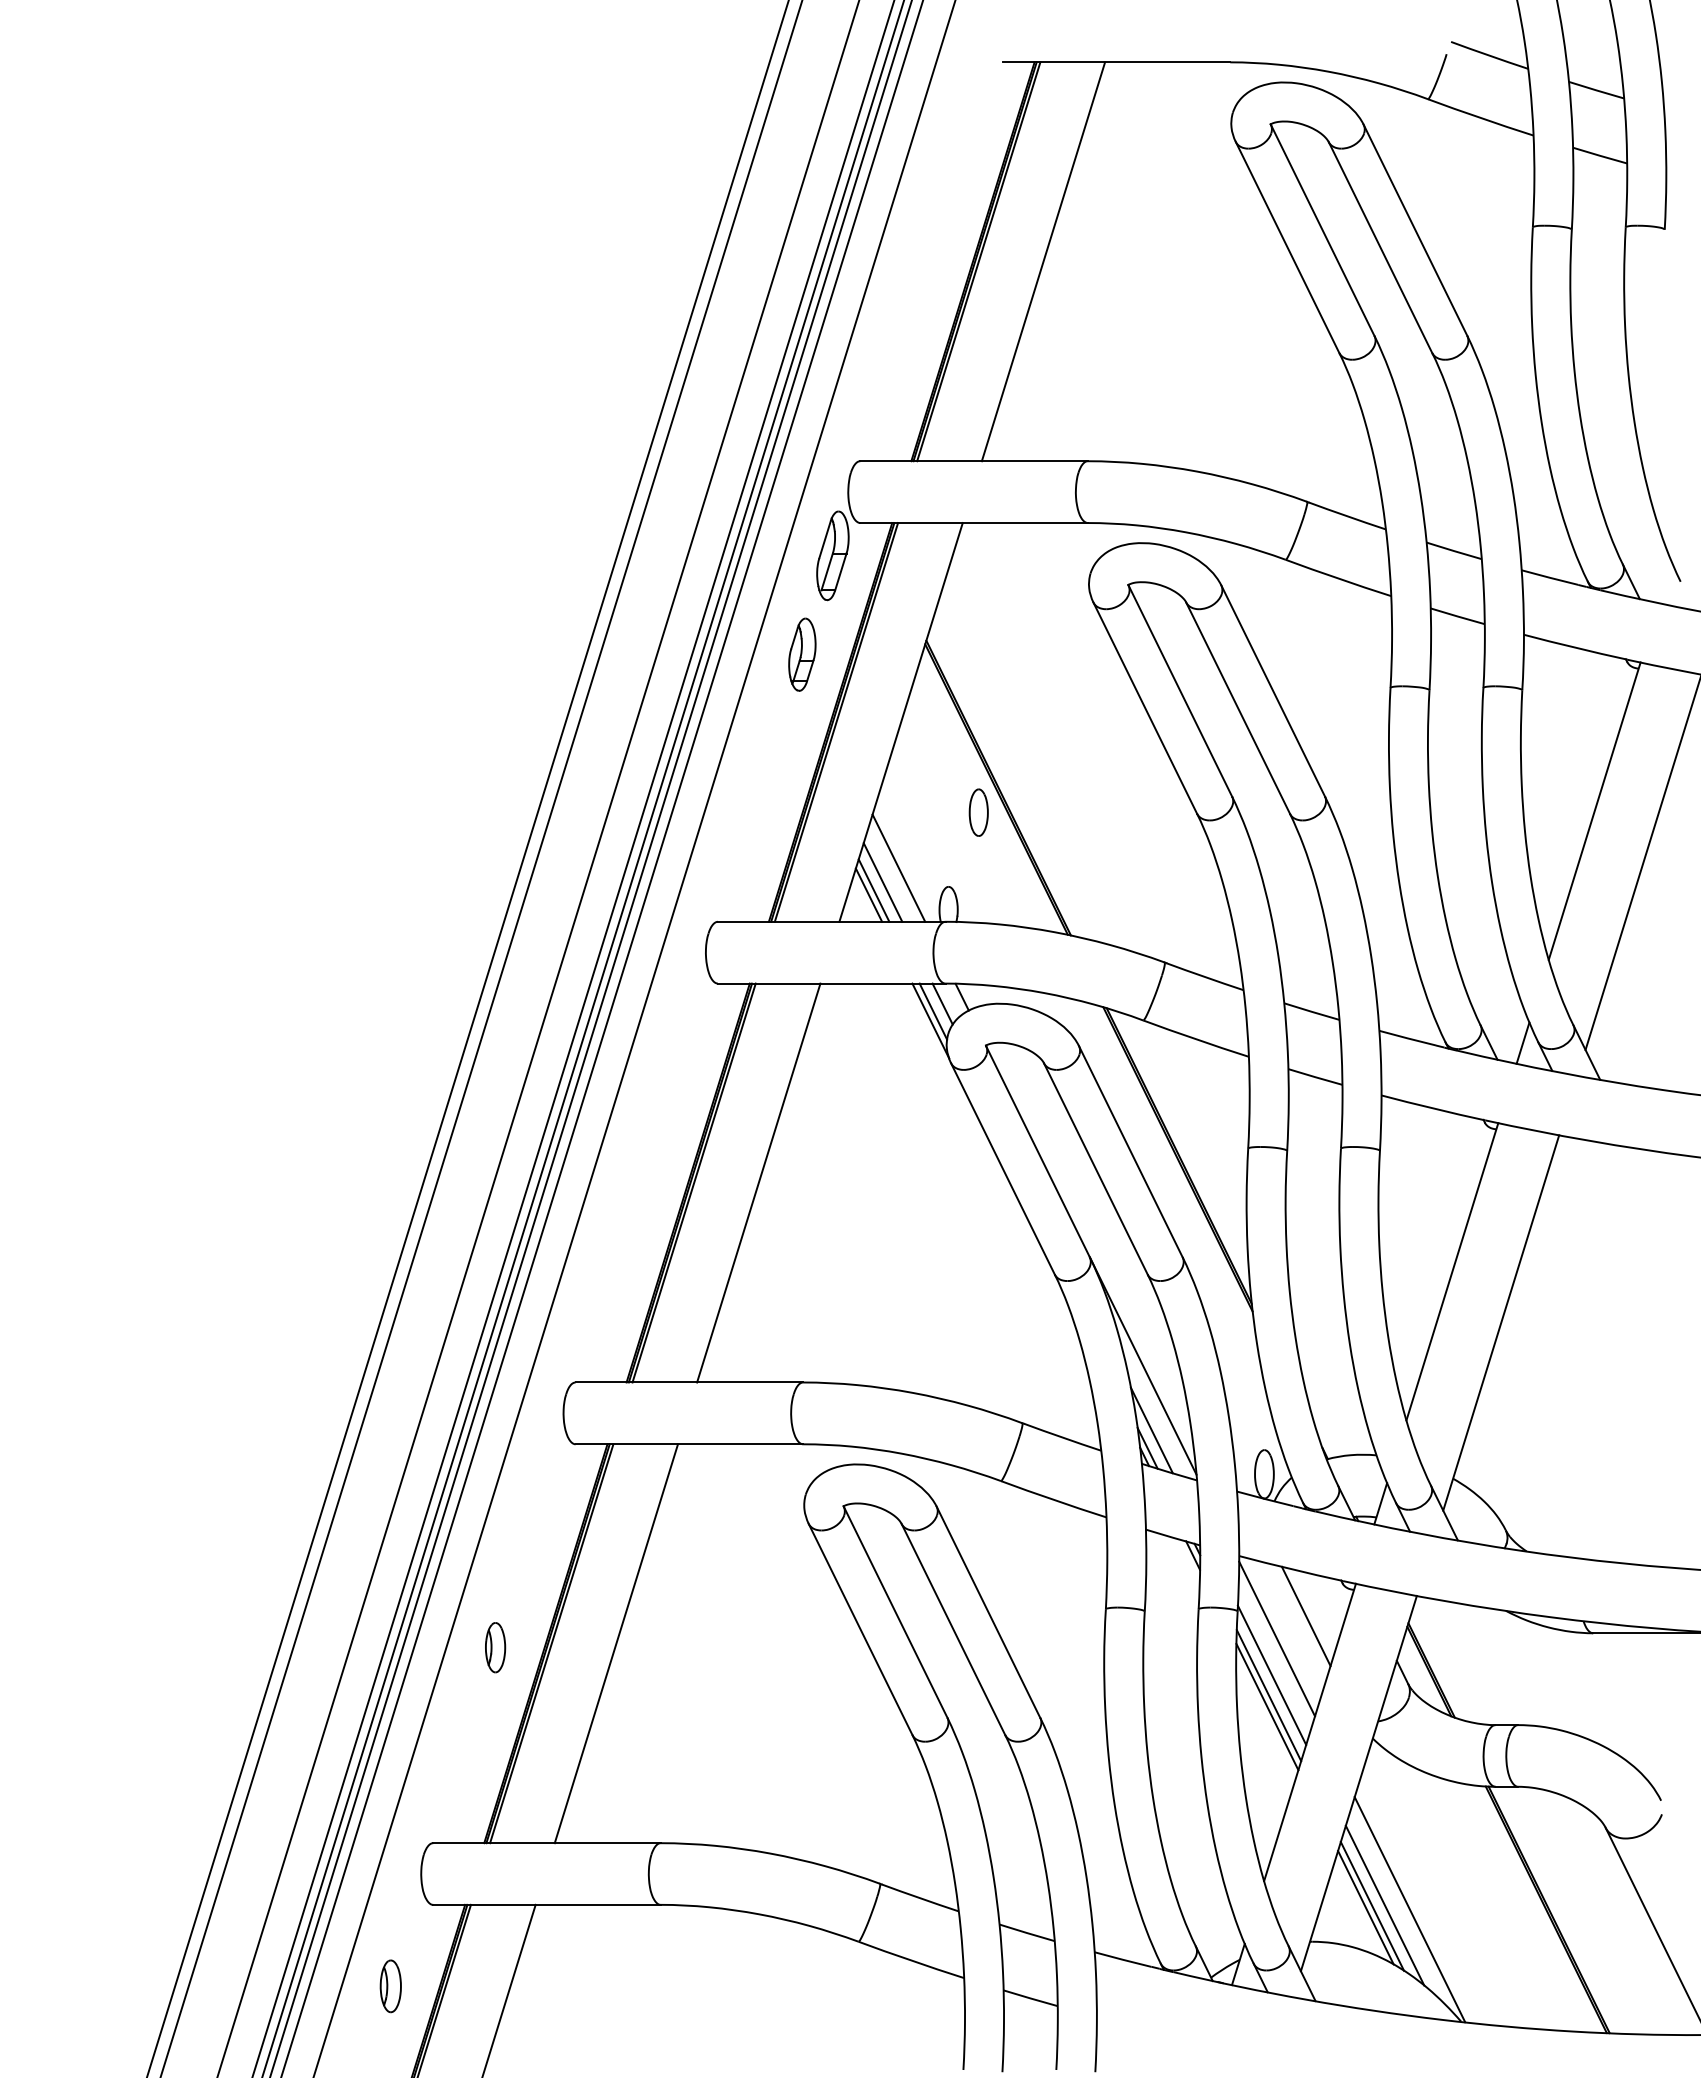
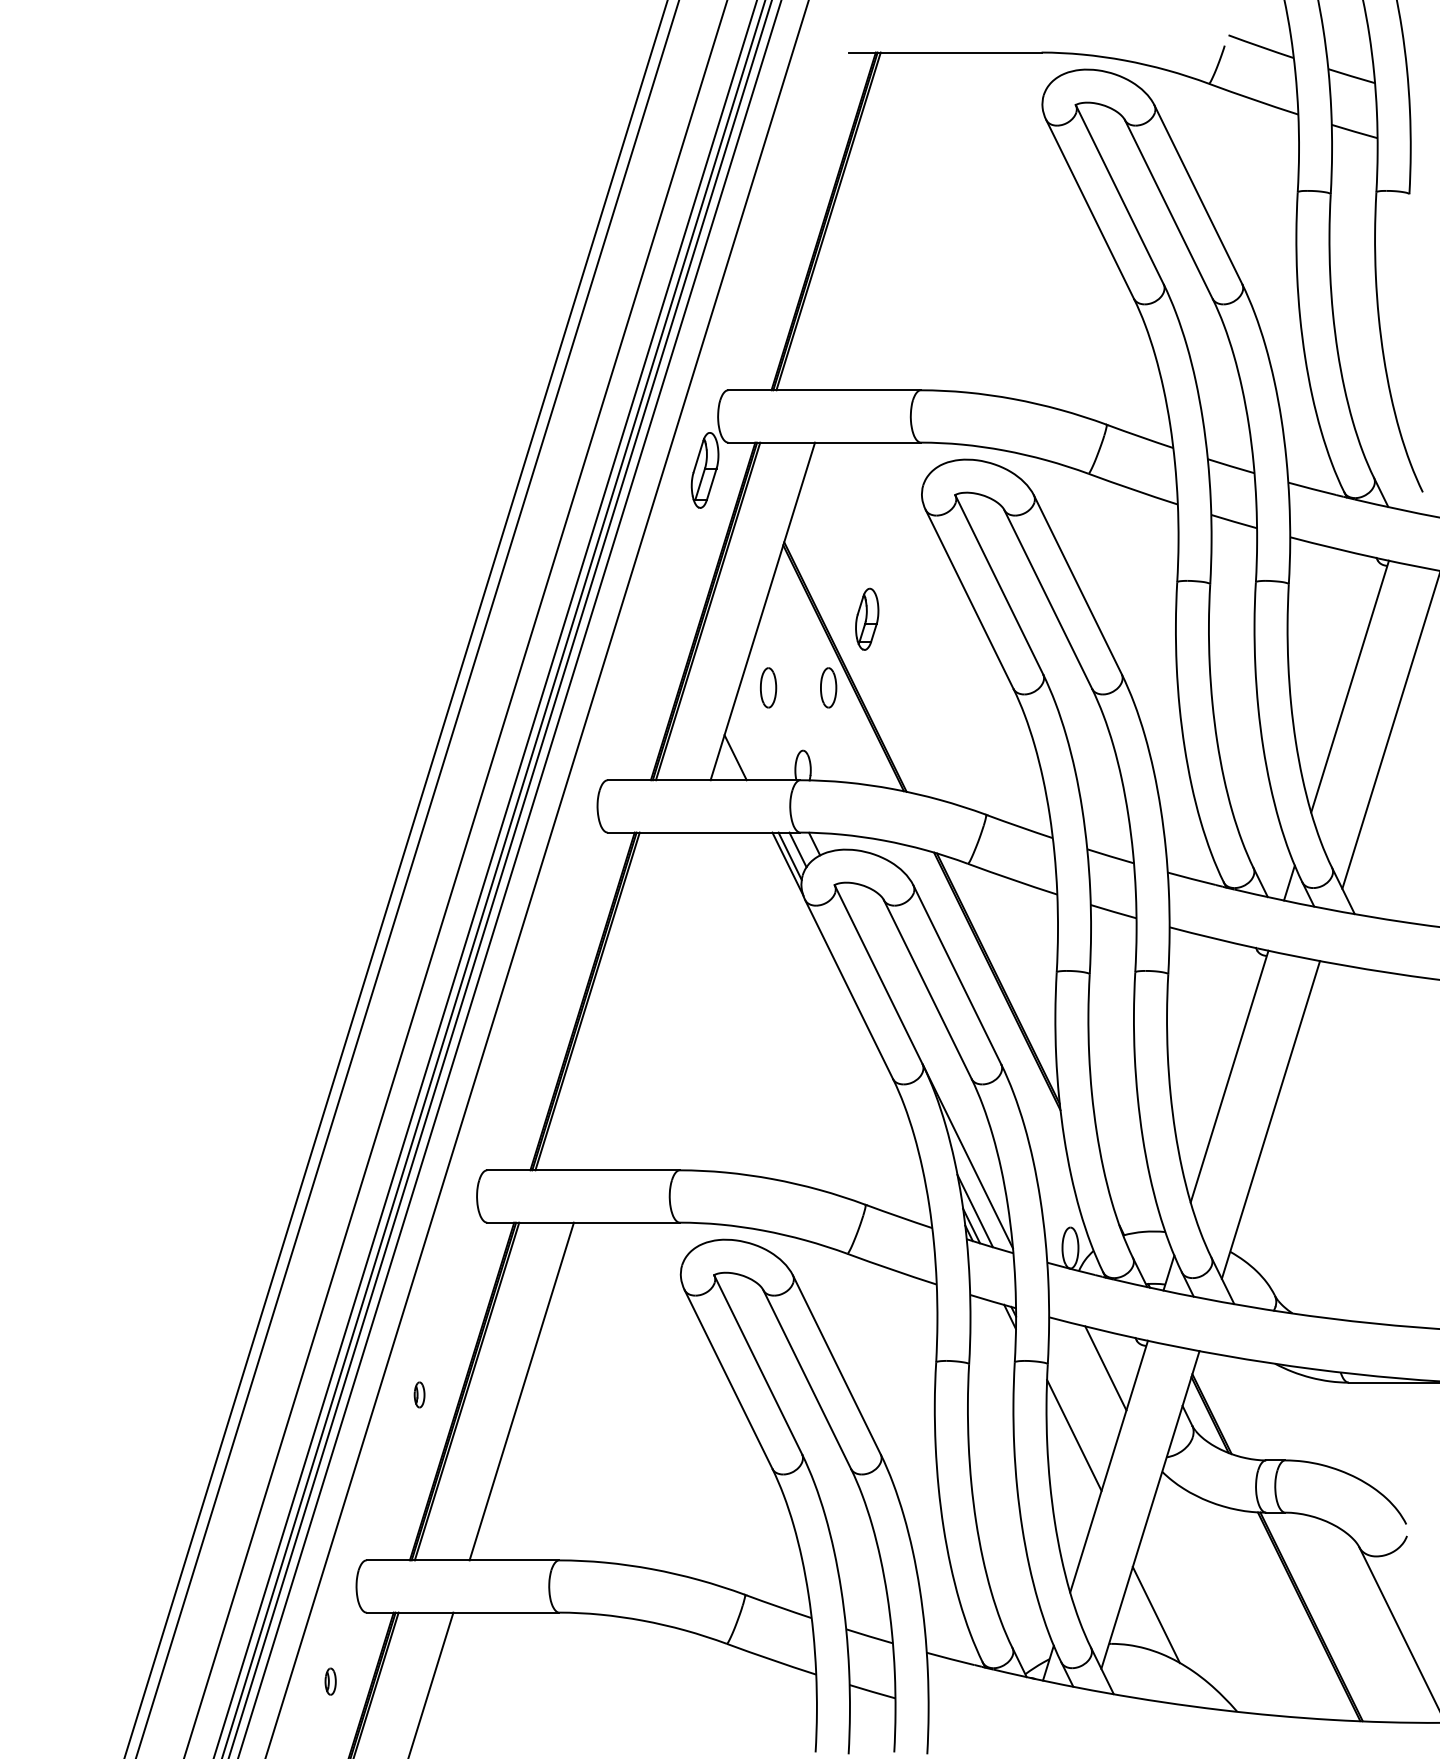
line: (1043, 261) -> (883, 221), removed
part: (802, 654) -> (867, 619), moved
part: (907, 812) -> (768, 687), added
line: (898, 867) -> (760, 734), removed
line: (882, 882) -> (747, 746), removed
line: (873, 890) -> (739, 753), removed
line: (758, 1182) -> (642, 1001), removed
line: (1277, 1638) -> (1081, 1387), removed
part: (495, 1647) -> (419, 1394), size x0.6
line: (1271, 1674) -> (1076, 1417), removed
line: (1267, 1706) -> (1073, 1444), removed
line: (1384, 1905) -> (1172, 1613), removed
line: (1372, 1906) -> (1161, 1614), removed
line: (1409, 1909) -> (1193, 1616), removed
part: (390, 1986) -> (330, 1681), size x0.6

